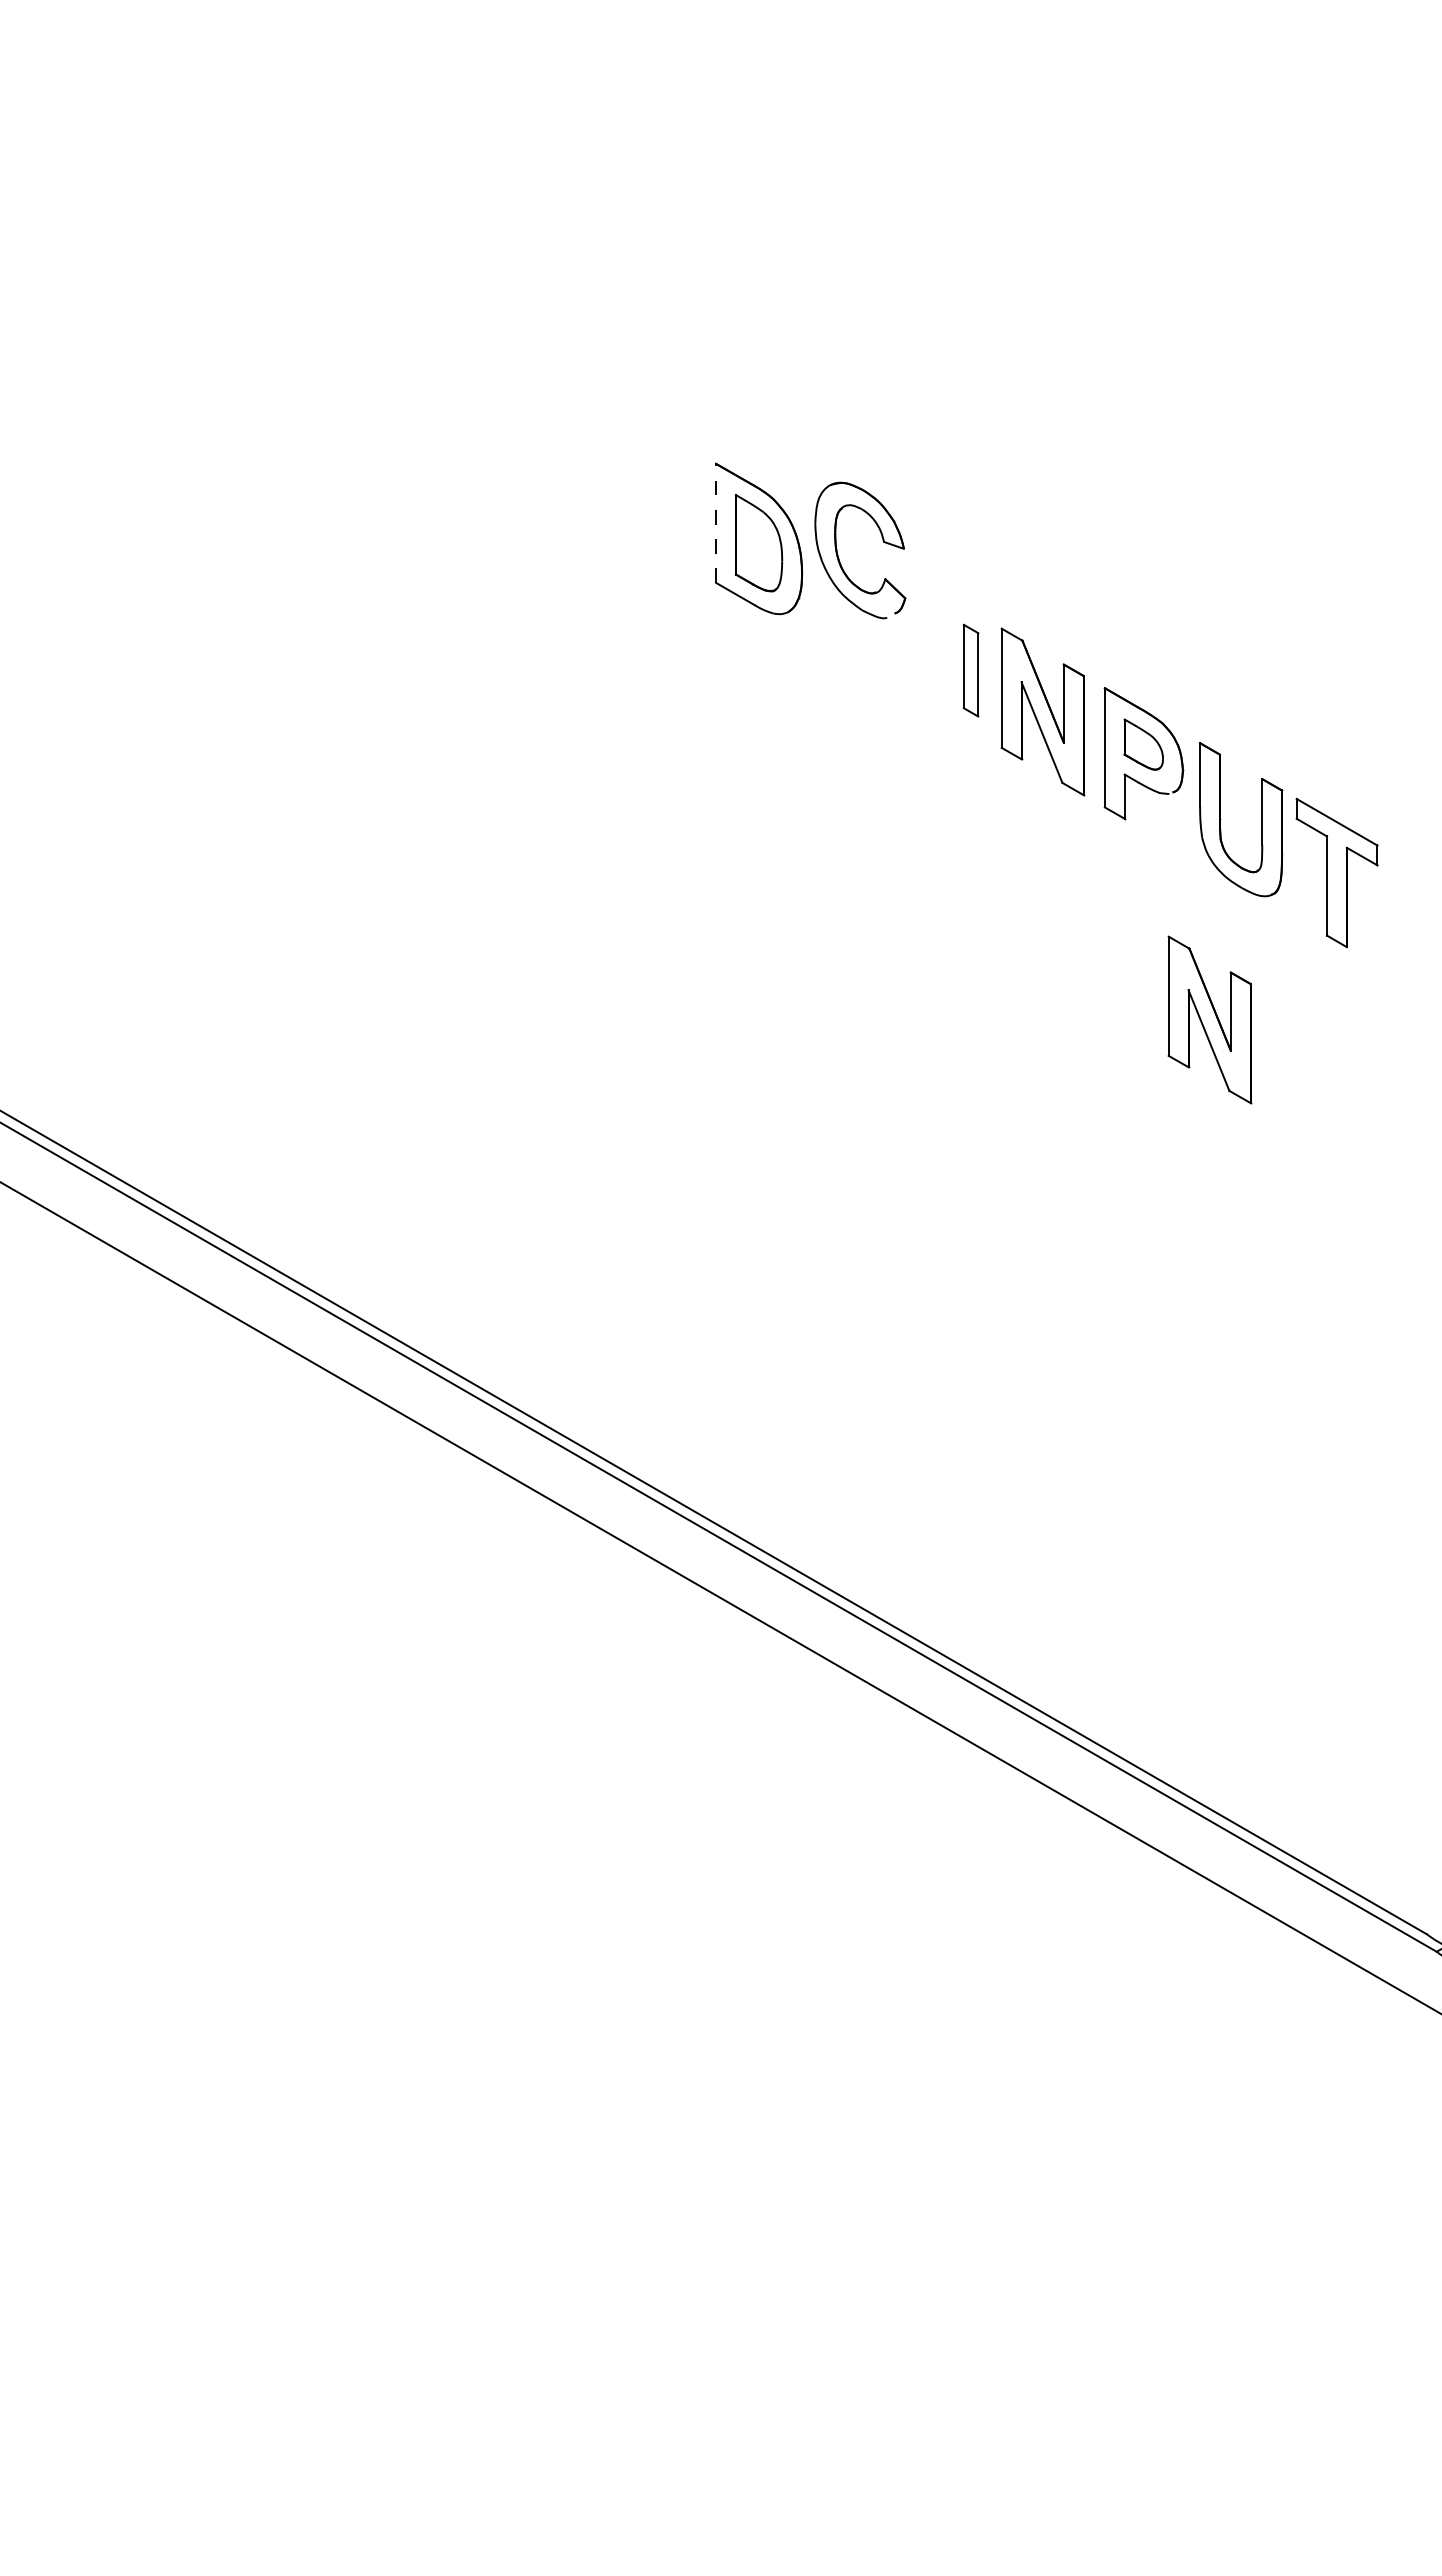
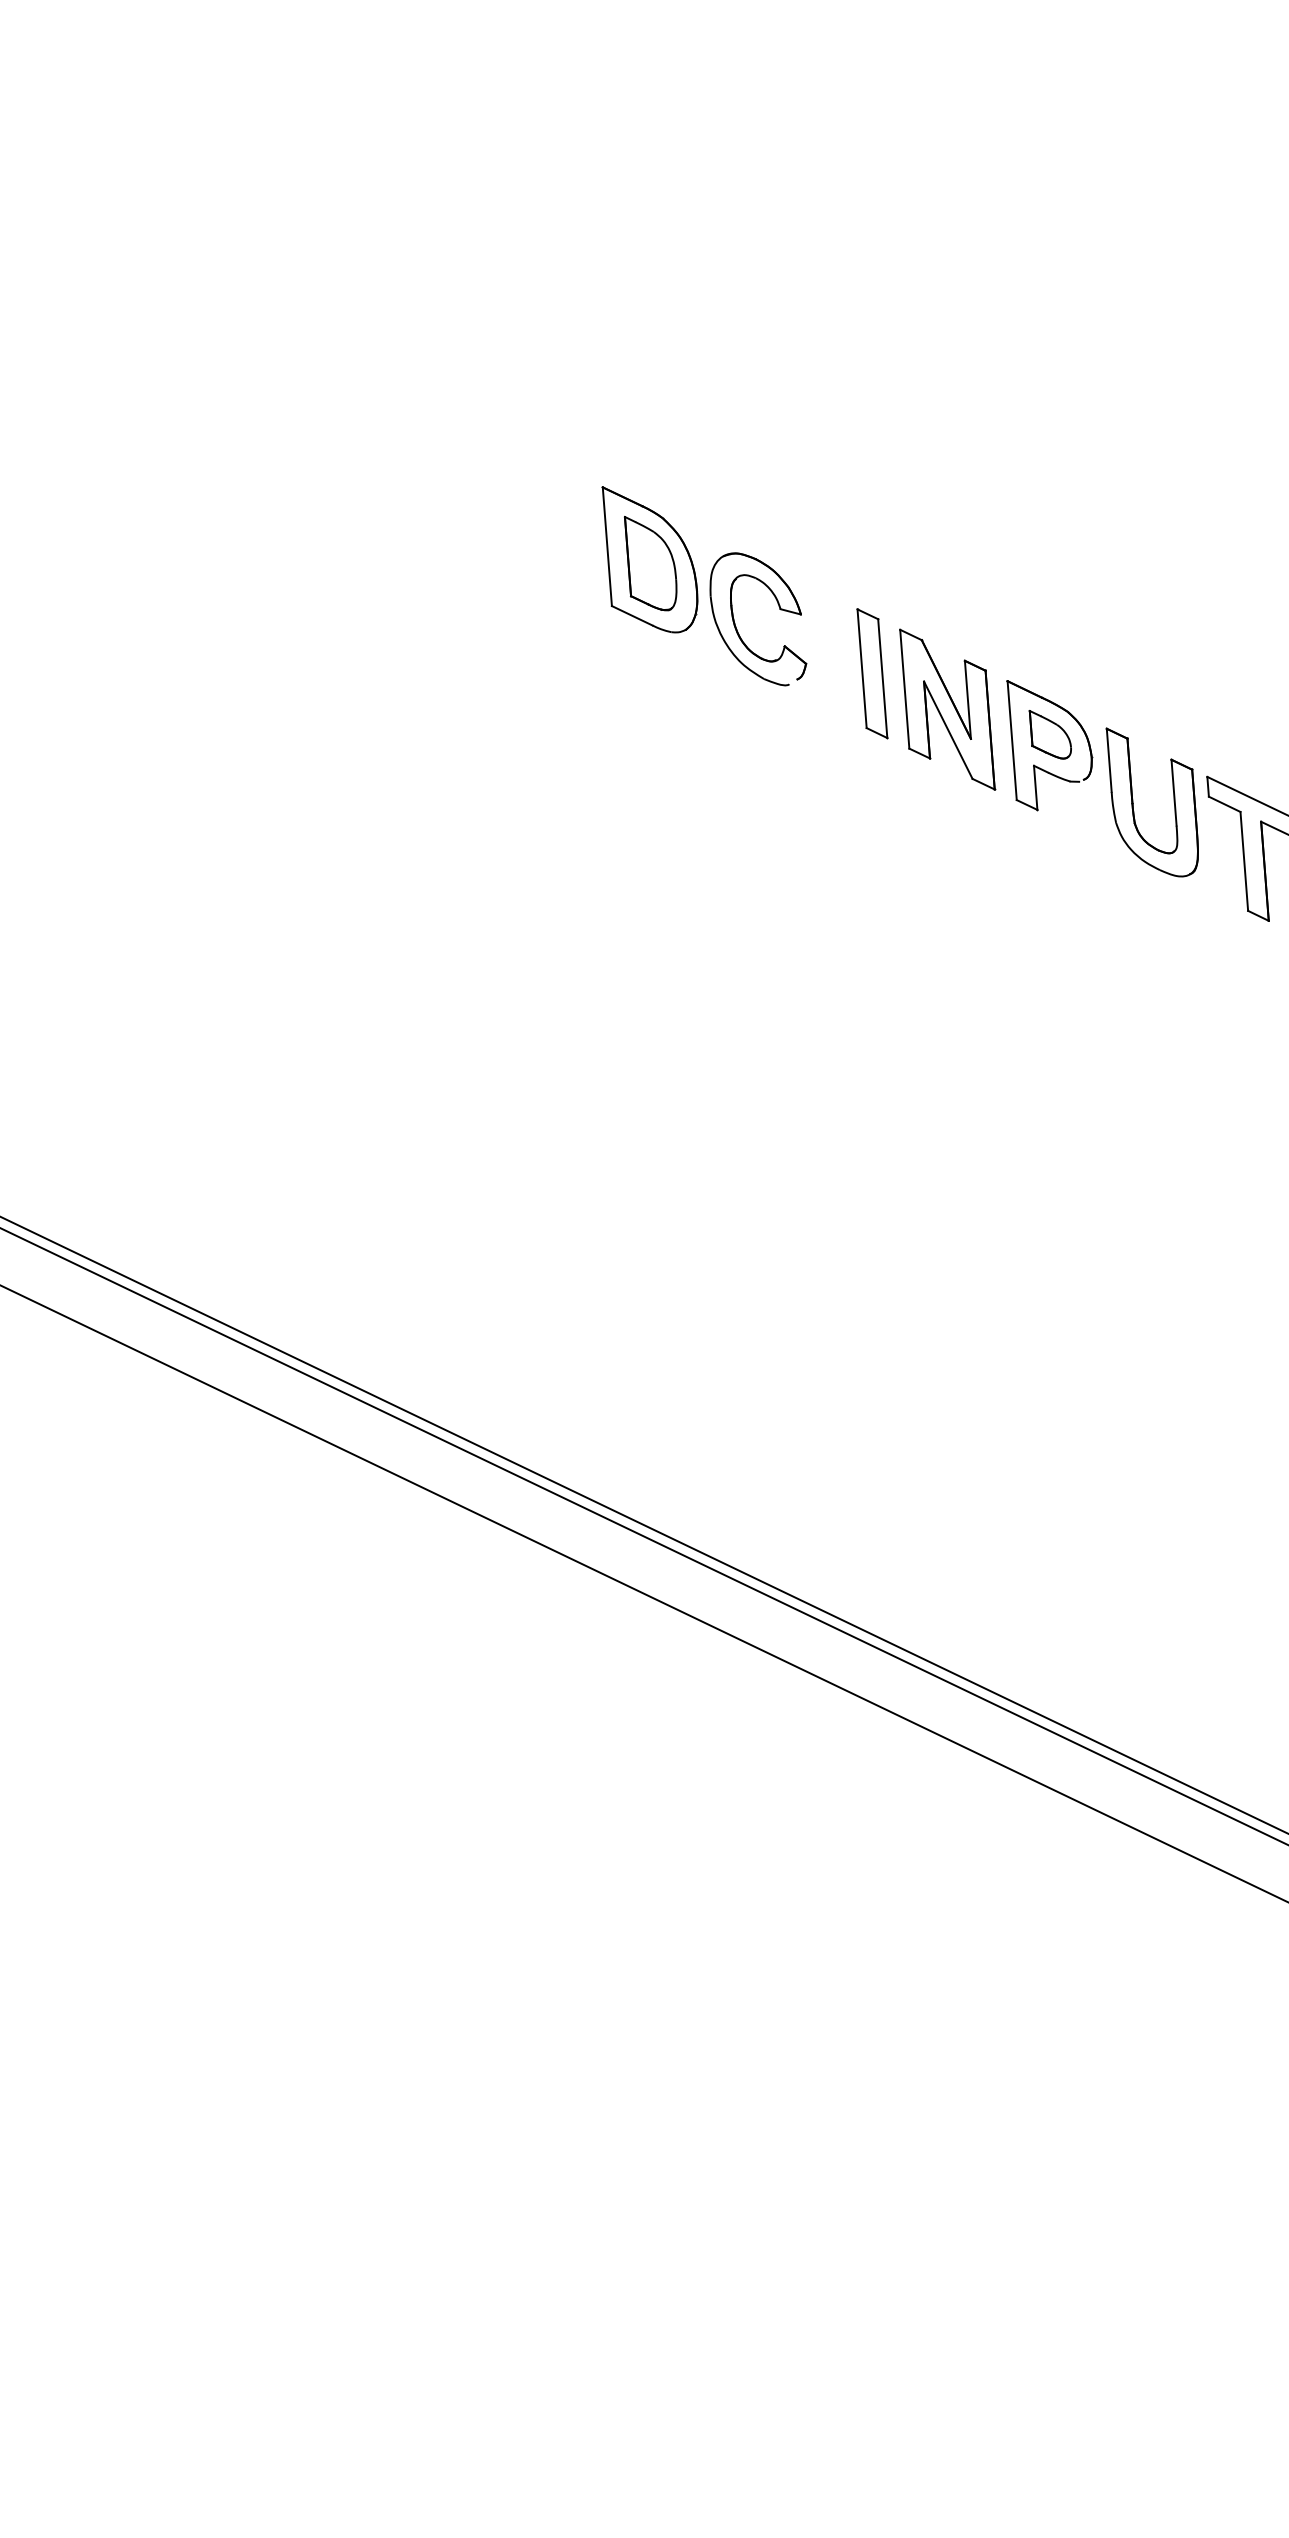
line: (716, 523) -> (607, 546), dashed -> solid
part: (838, 554) -> (736, 625), moved
part: (970, 670) -> (872, 673), size x1.43
part: (1209, 1019) -> (1137, 1003), removed

